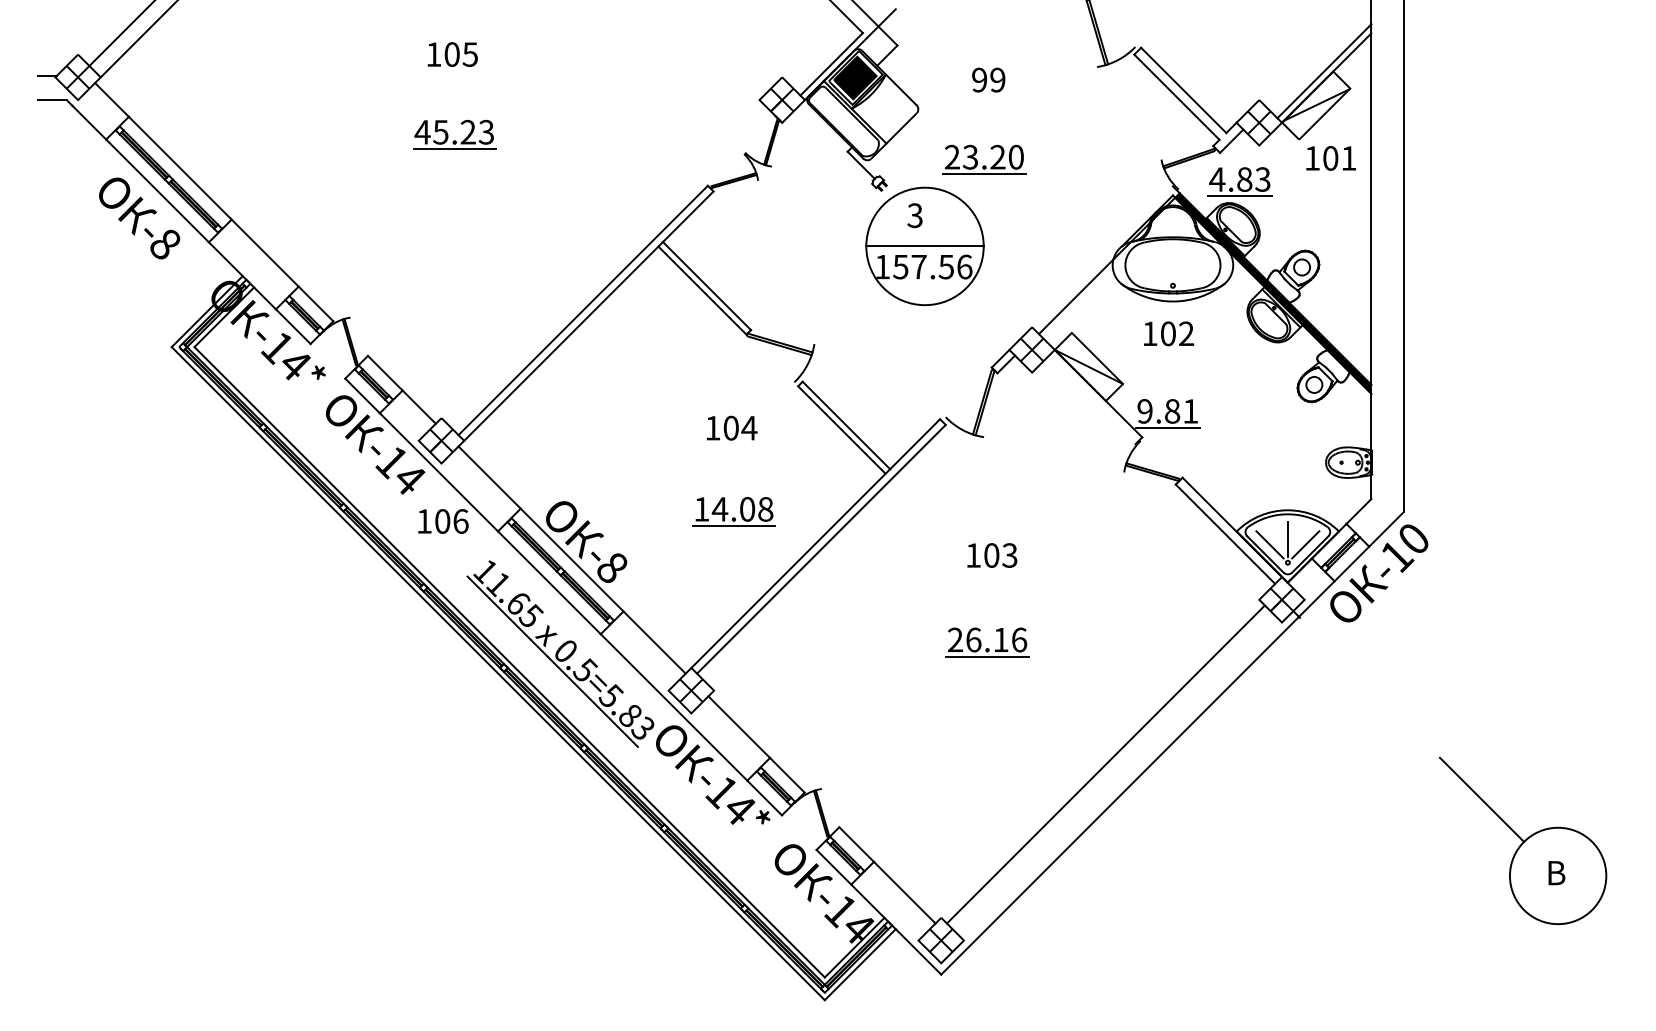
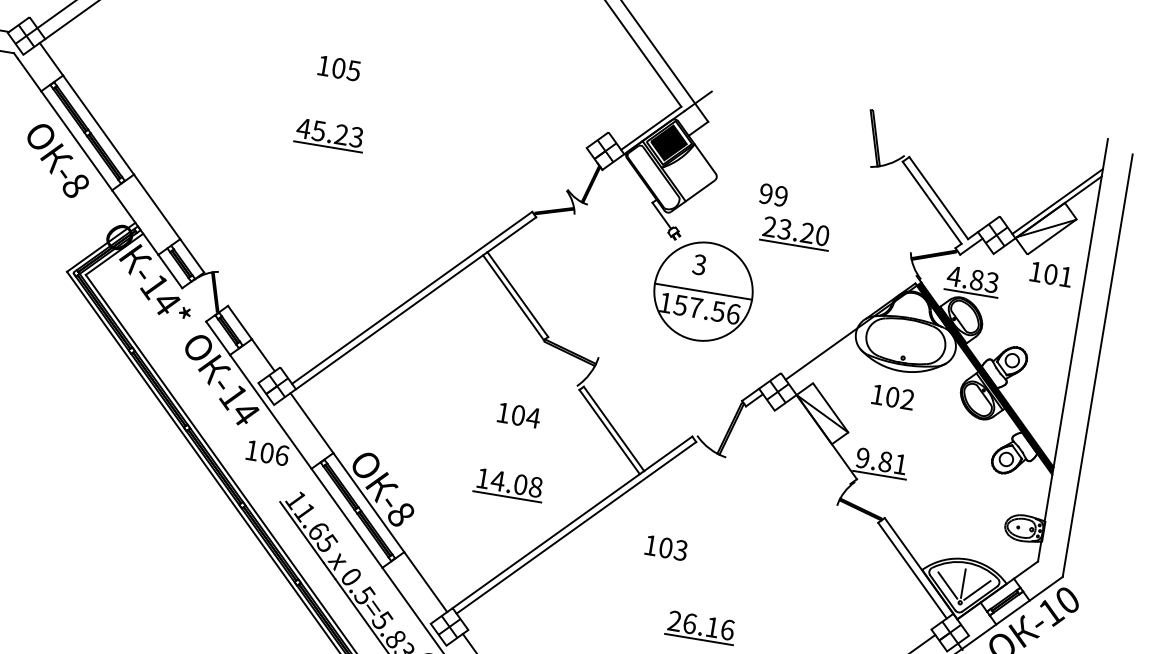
text: (988, 79) -> (773, 194), moved
part: (984, 159) -> (795, 233), moved
text: (992, 555) -> (666, 548), moved

